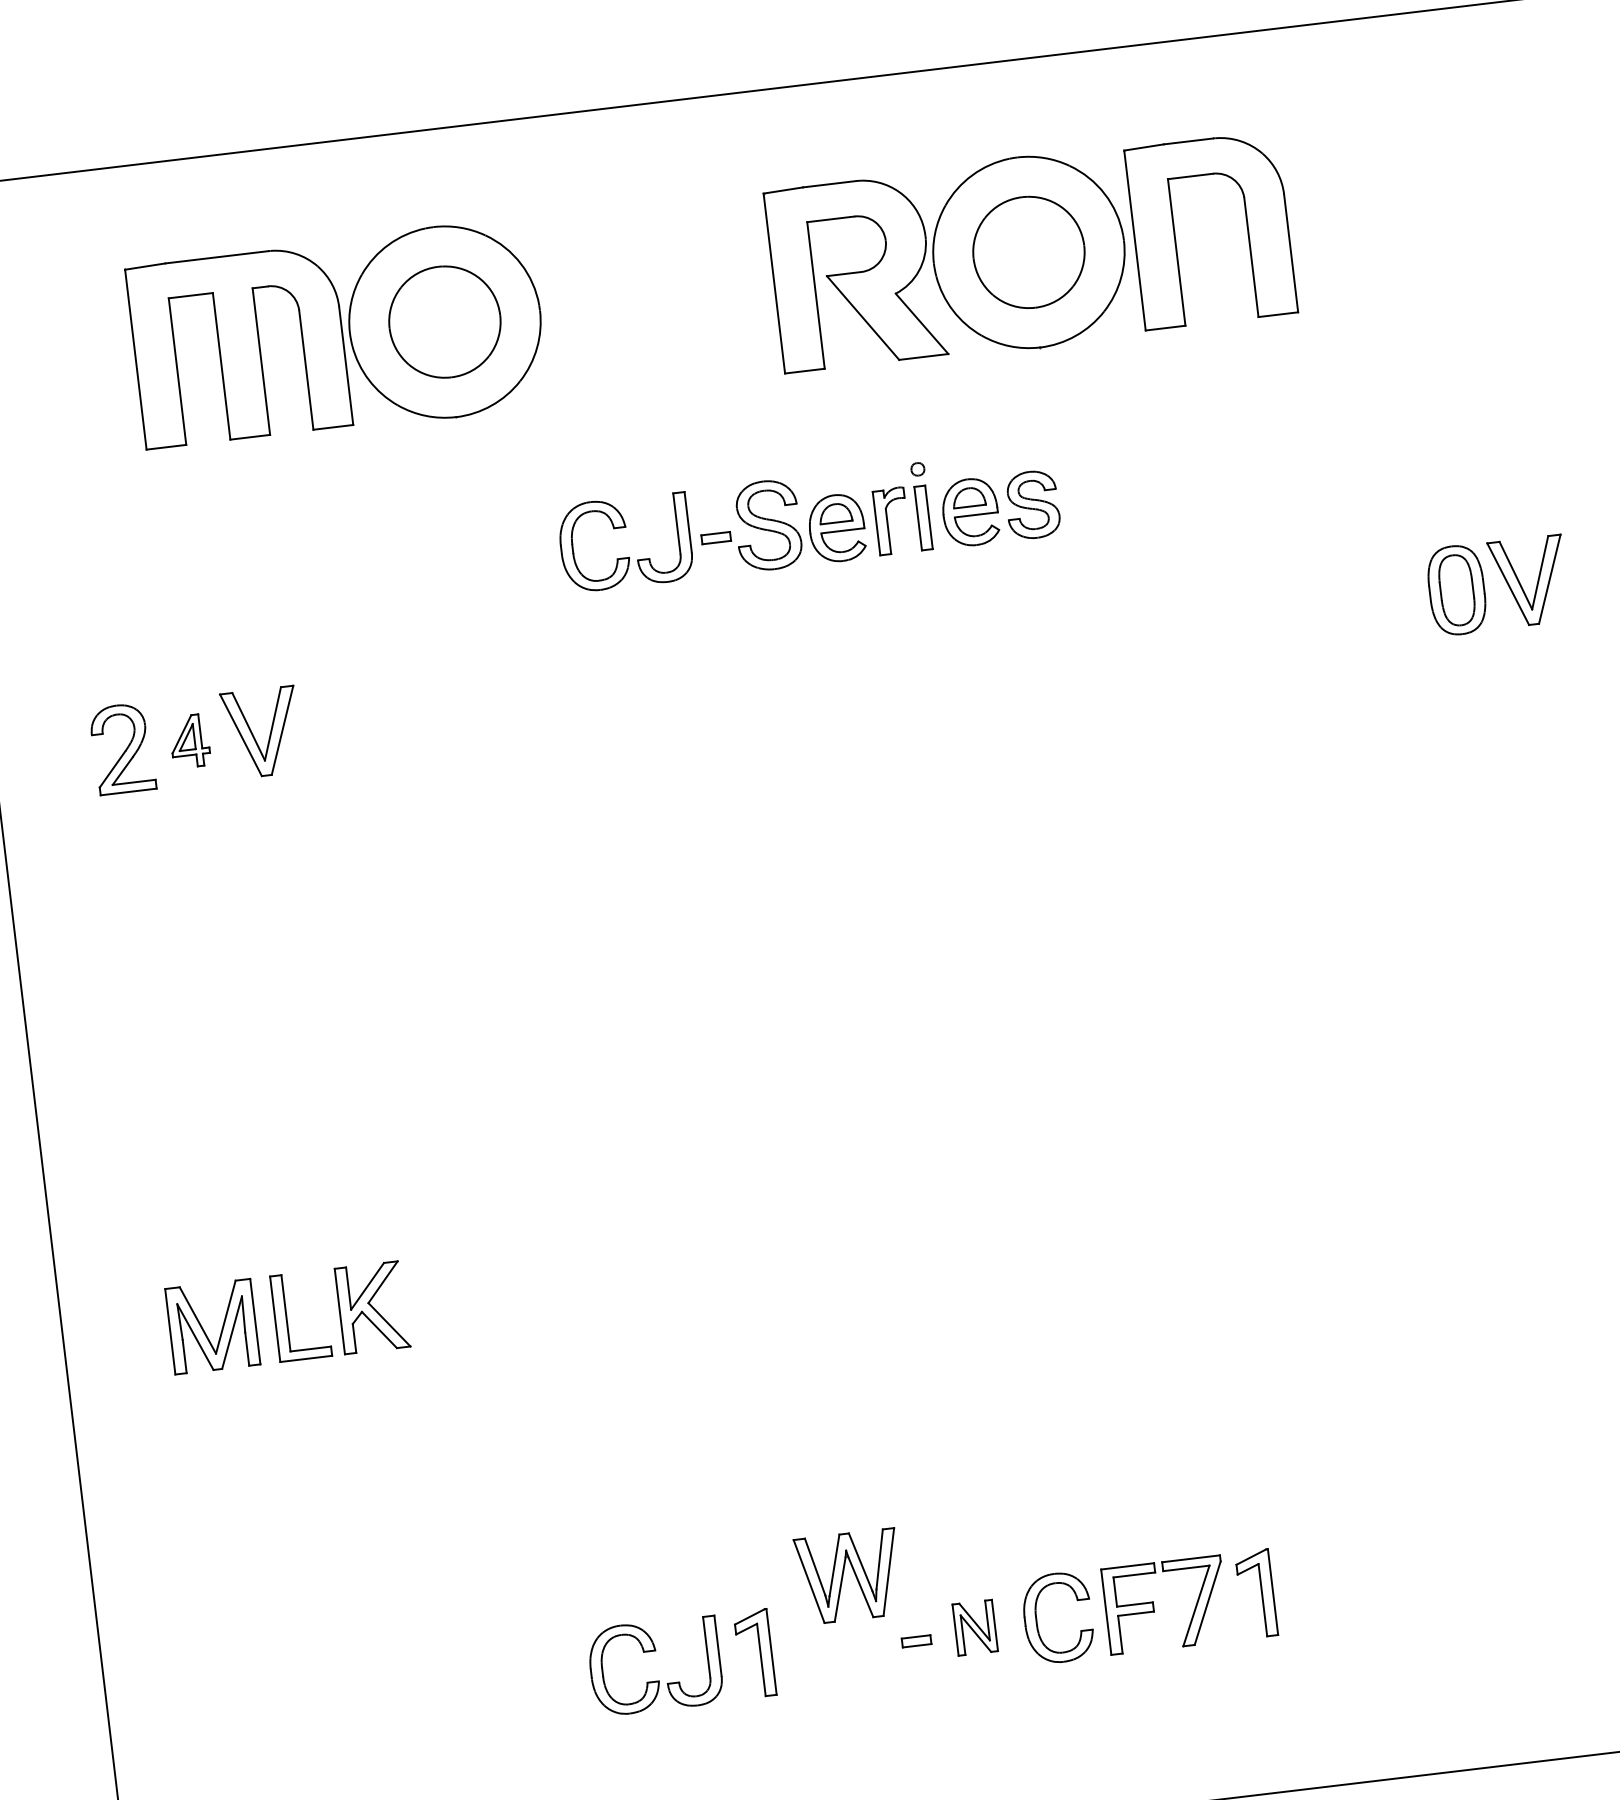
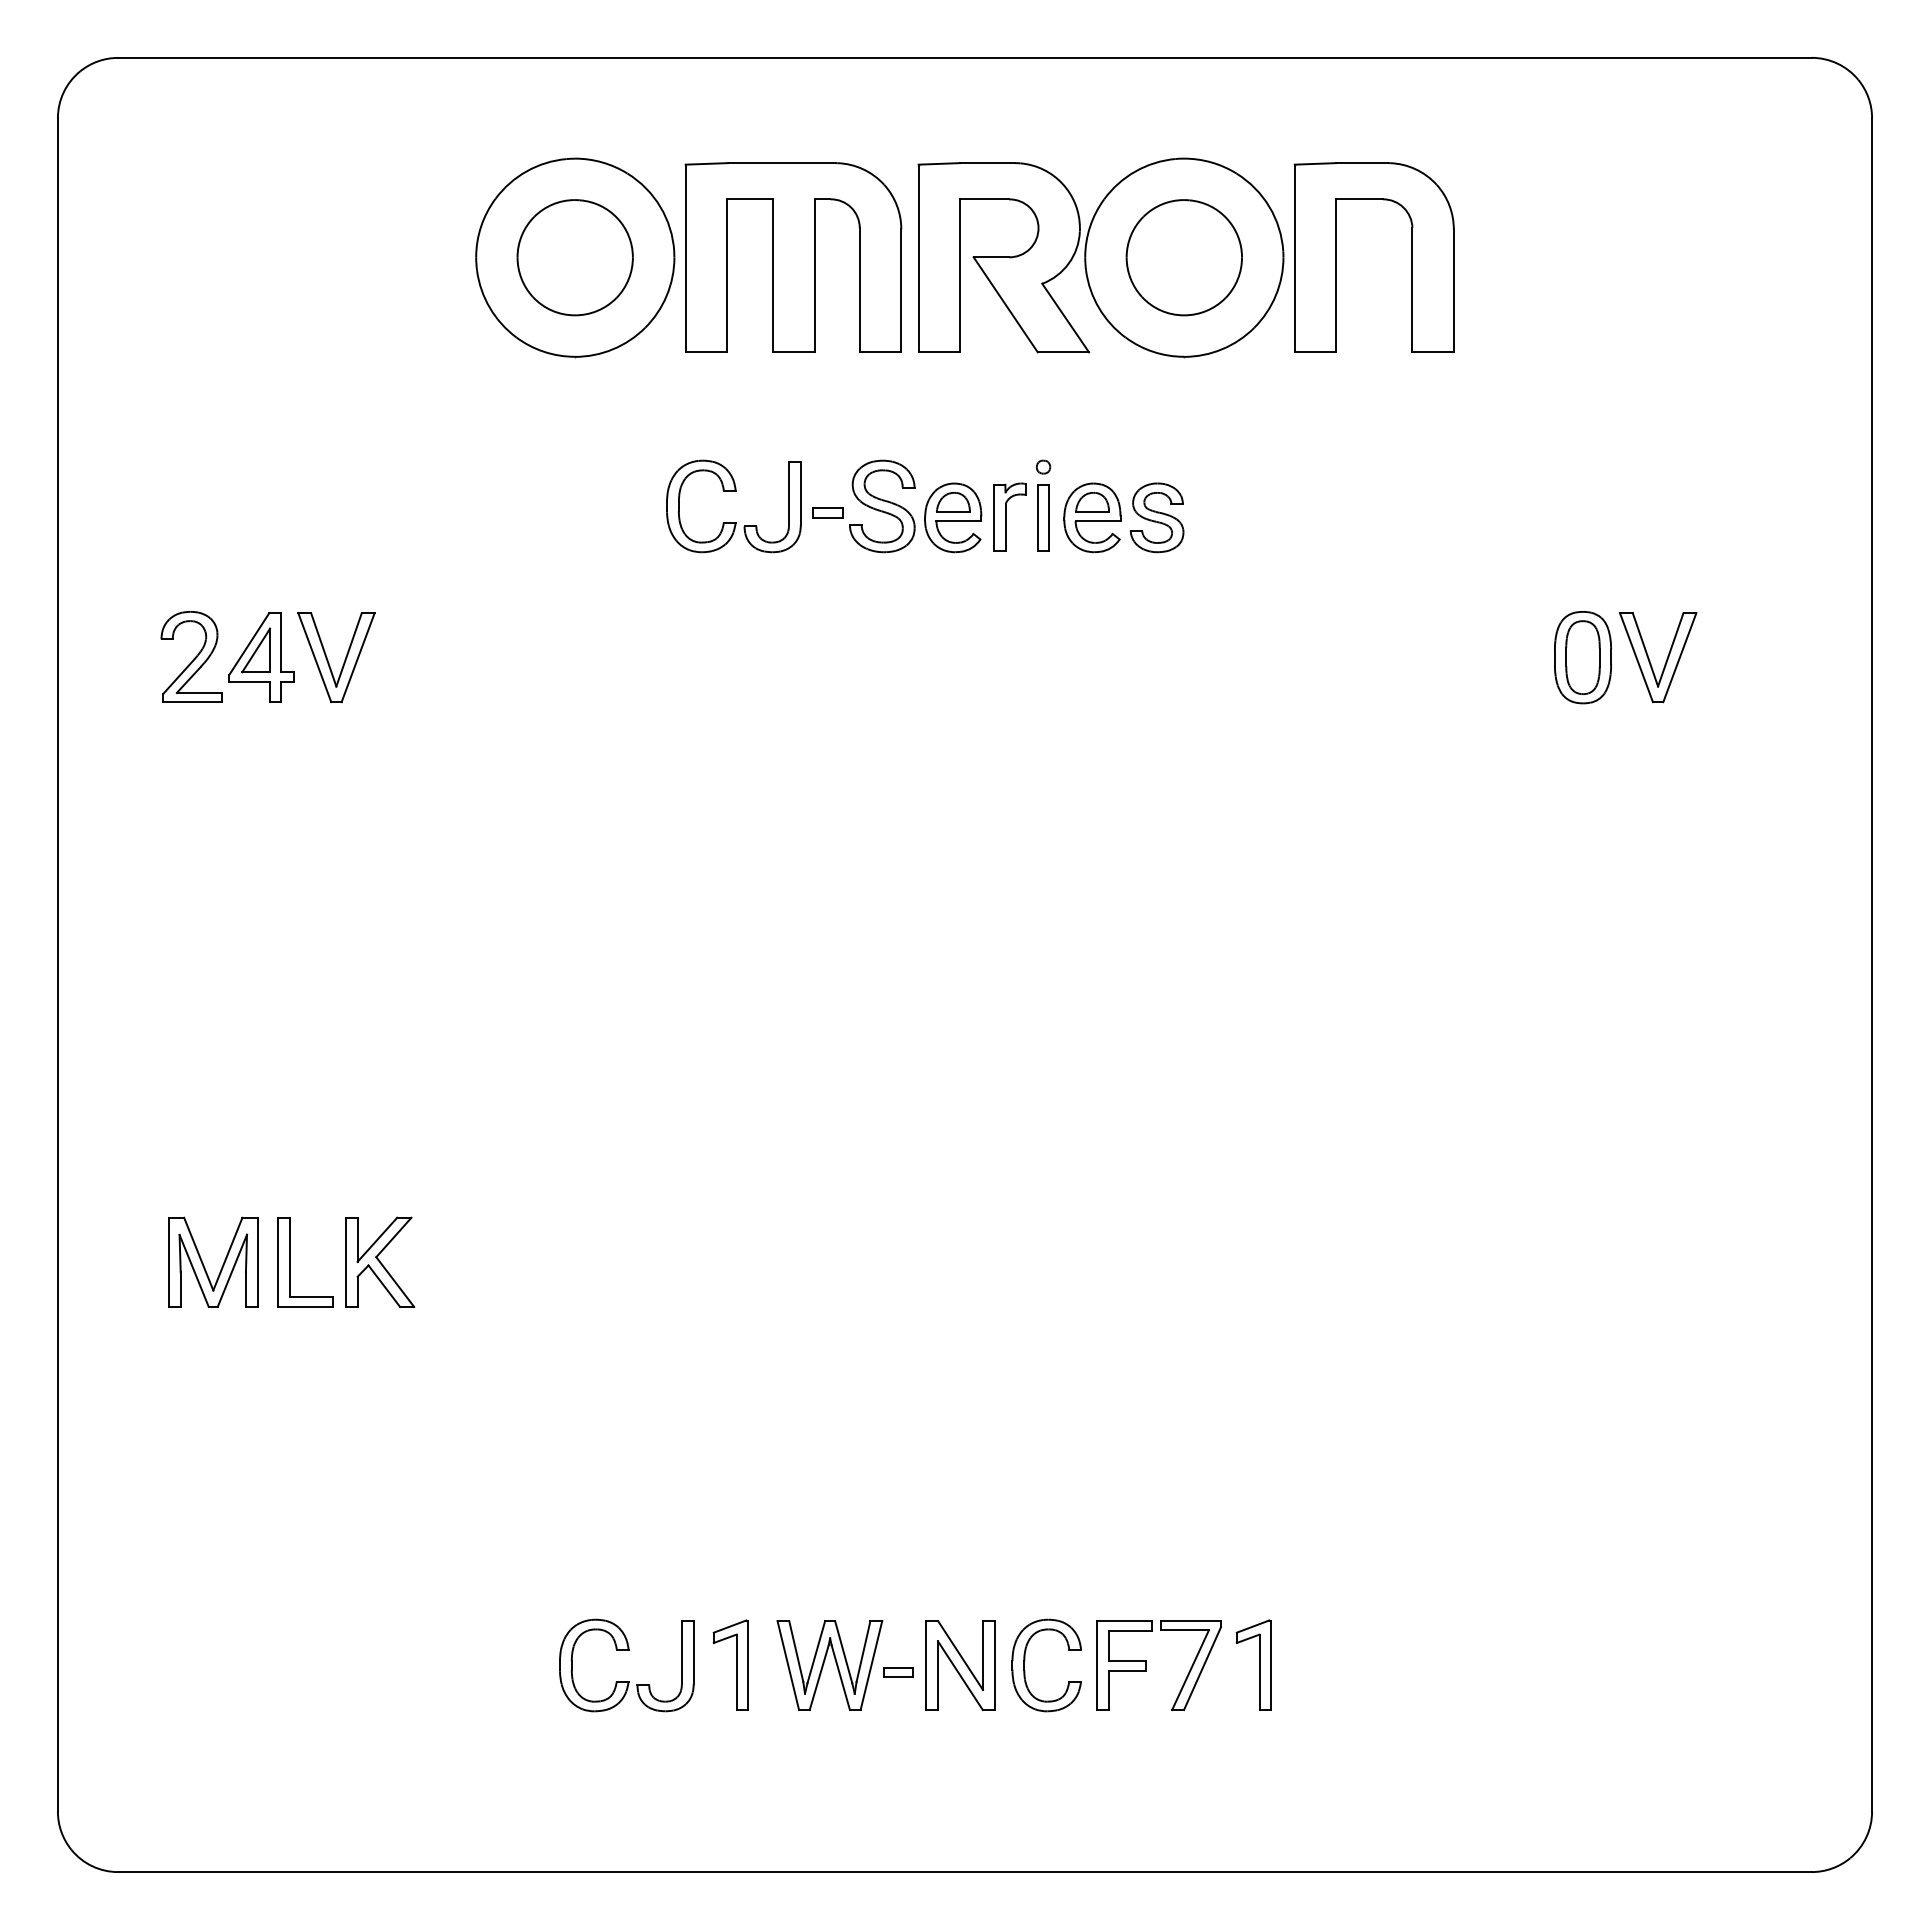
part: (239, 346) -> (793, 257), moved
part: (189, 741) -> (261, 657), size x1.67
part: (848, 1576) -> (829, 1665), moved
part: (975, 1627) -> (960, 1665), size x1.67

